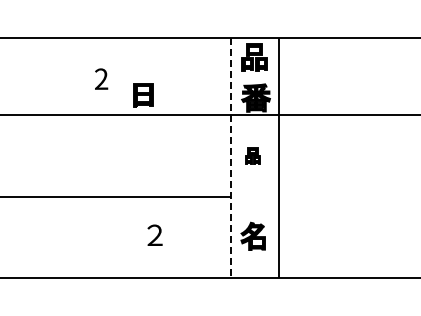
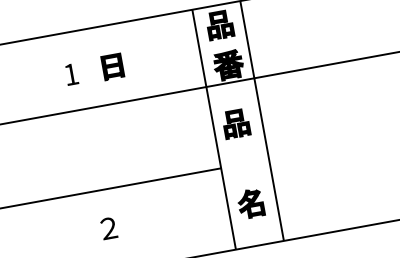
text: (101, 78) -> (71, 73), 2 -> 1
part: (143, 95) -> (113, 67), moved
part: (252, 155) -> (235, 123), size x1.67
line: (230, 158) -> (214, 130), dashed -> solid
text: (154, 234) -> (108, 227), moved

